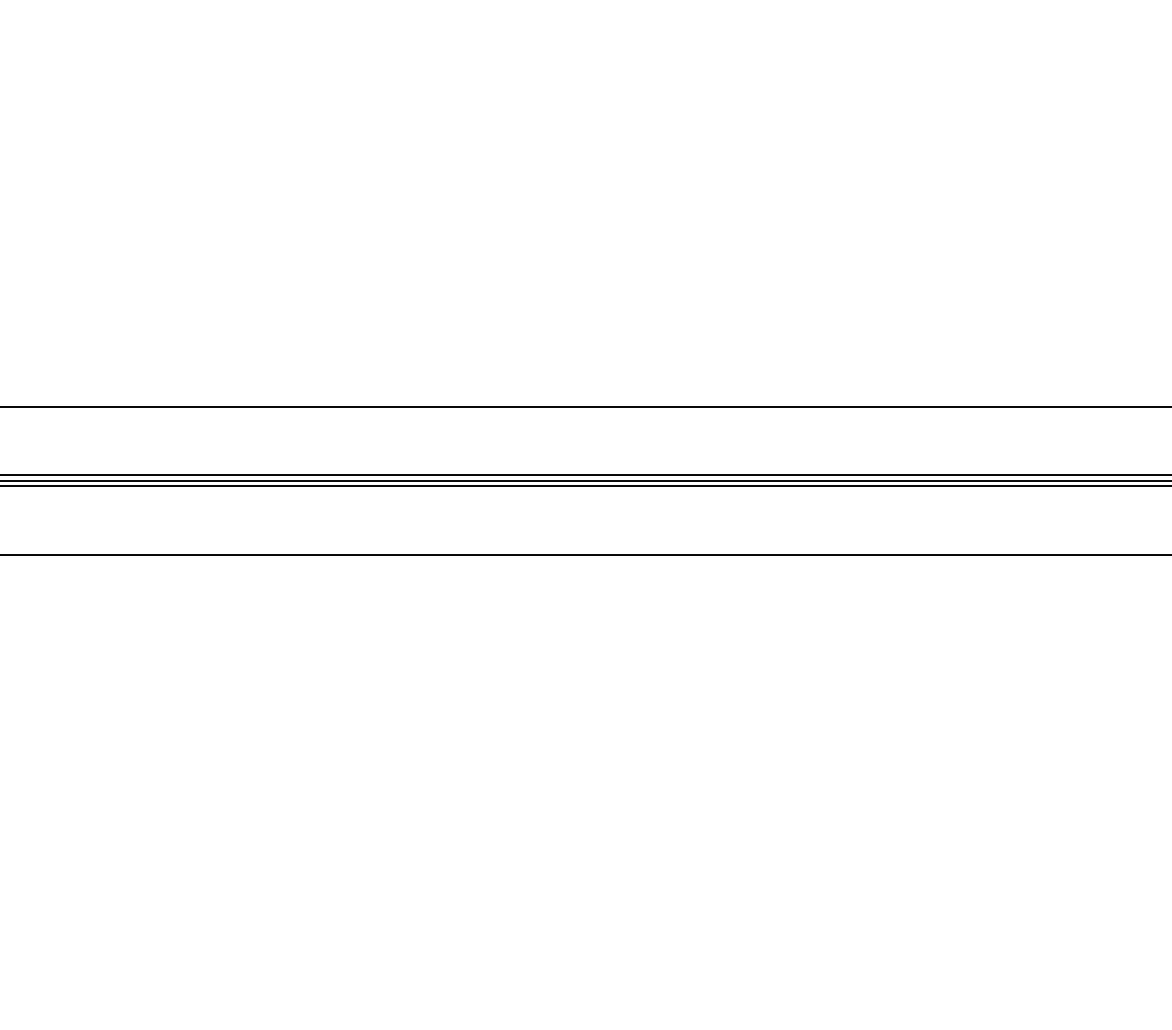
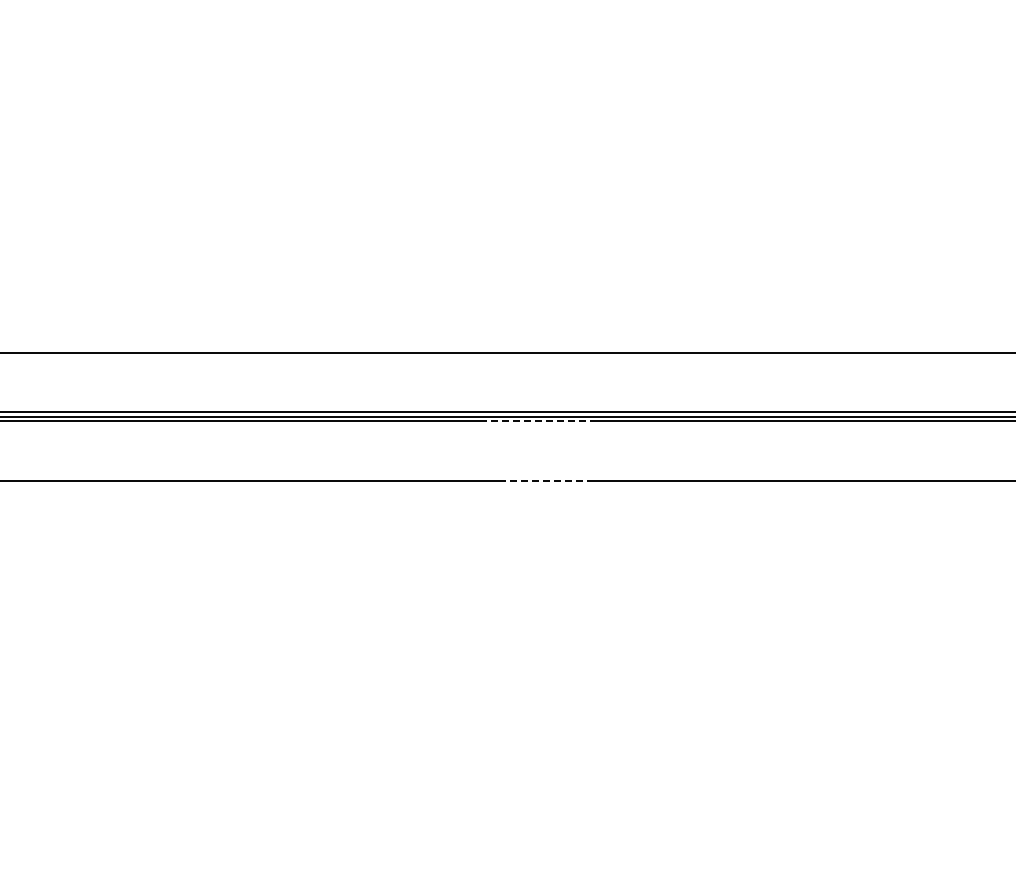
line: (618, 486) -> (536, 421), solid -> dashed
line: (631, 554) -> (547, 480), solid -> dashed

